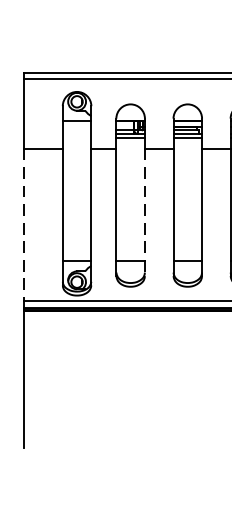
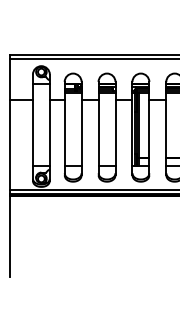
line: (144, 212) -> (81, 137), dashed -> solid
line: (23, 225) -> (9, 145), dashed -> solid

